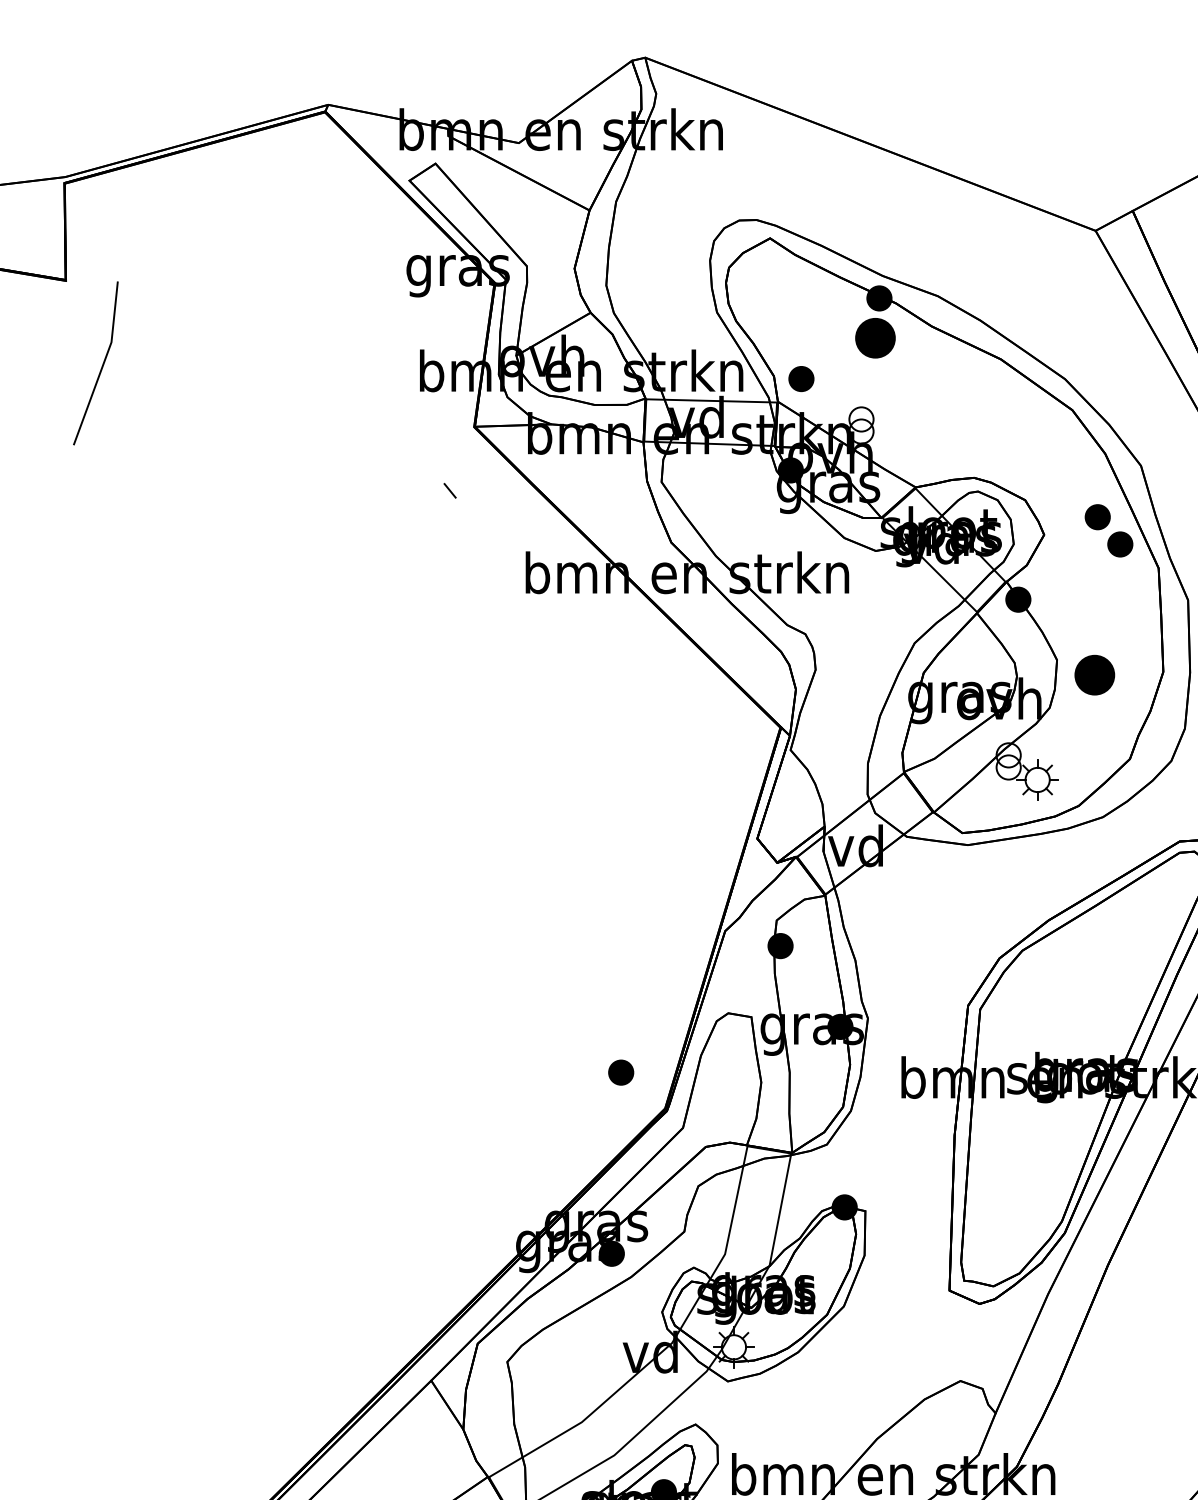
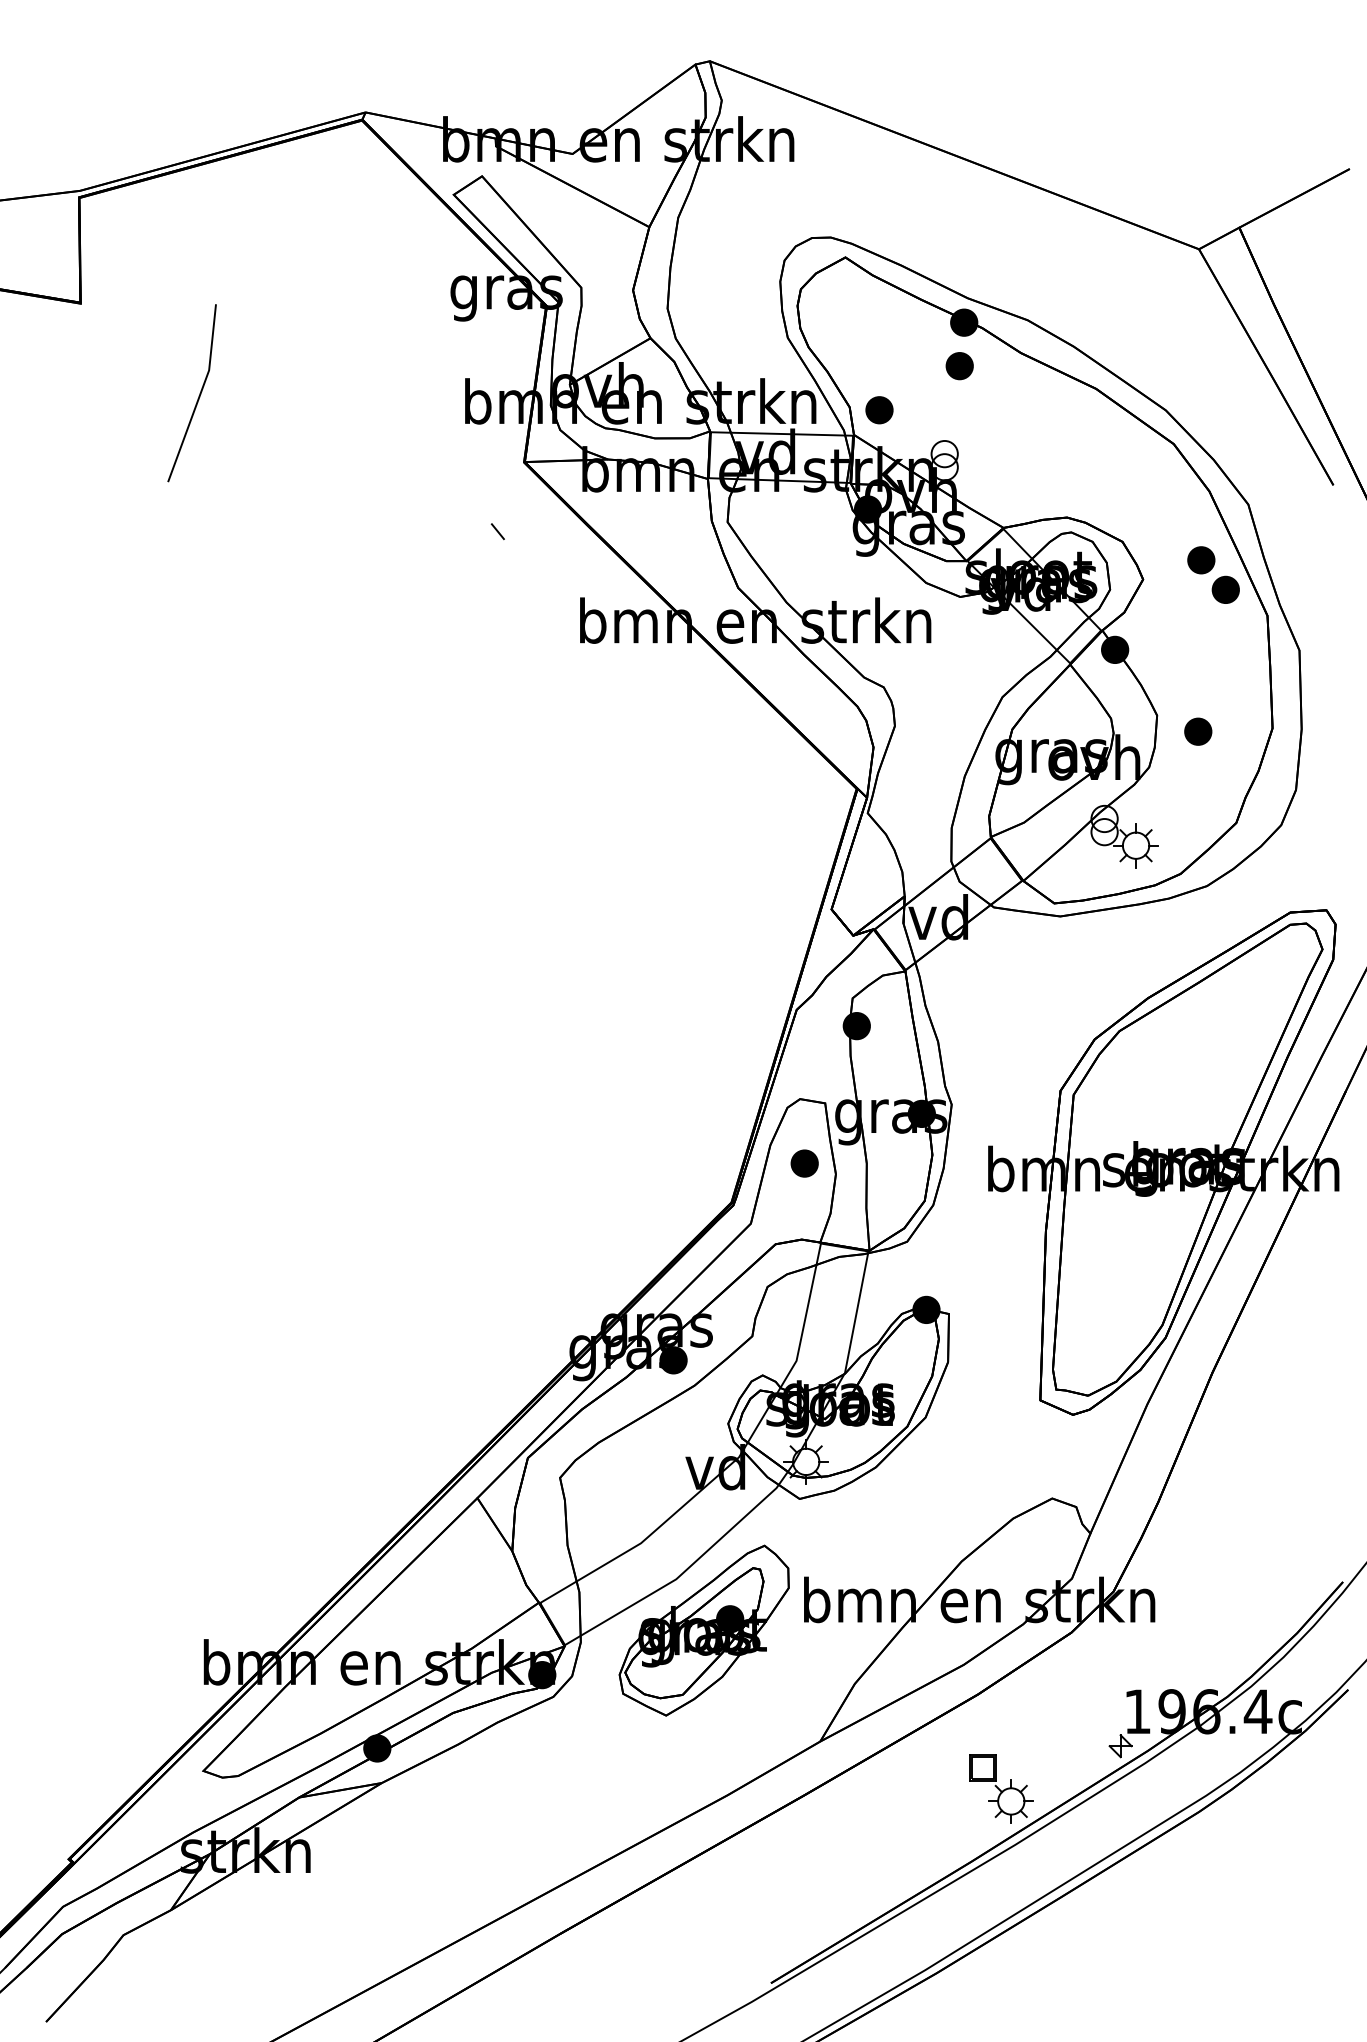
part: (875, 338) -> (959, 366), size x0.62
line: (101, 366) -> (198, 396), moved
part: (1095, 674) -> (1198, 731), size x0.62
part: (620, 1072) -> (804, 1163), moved

